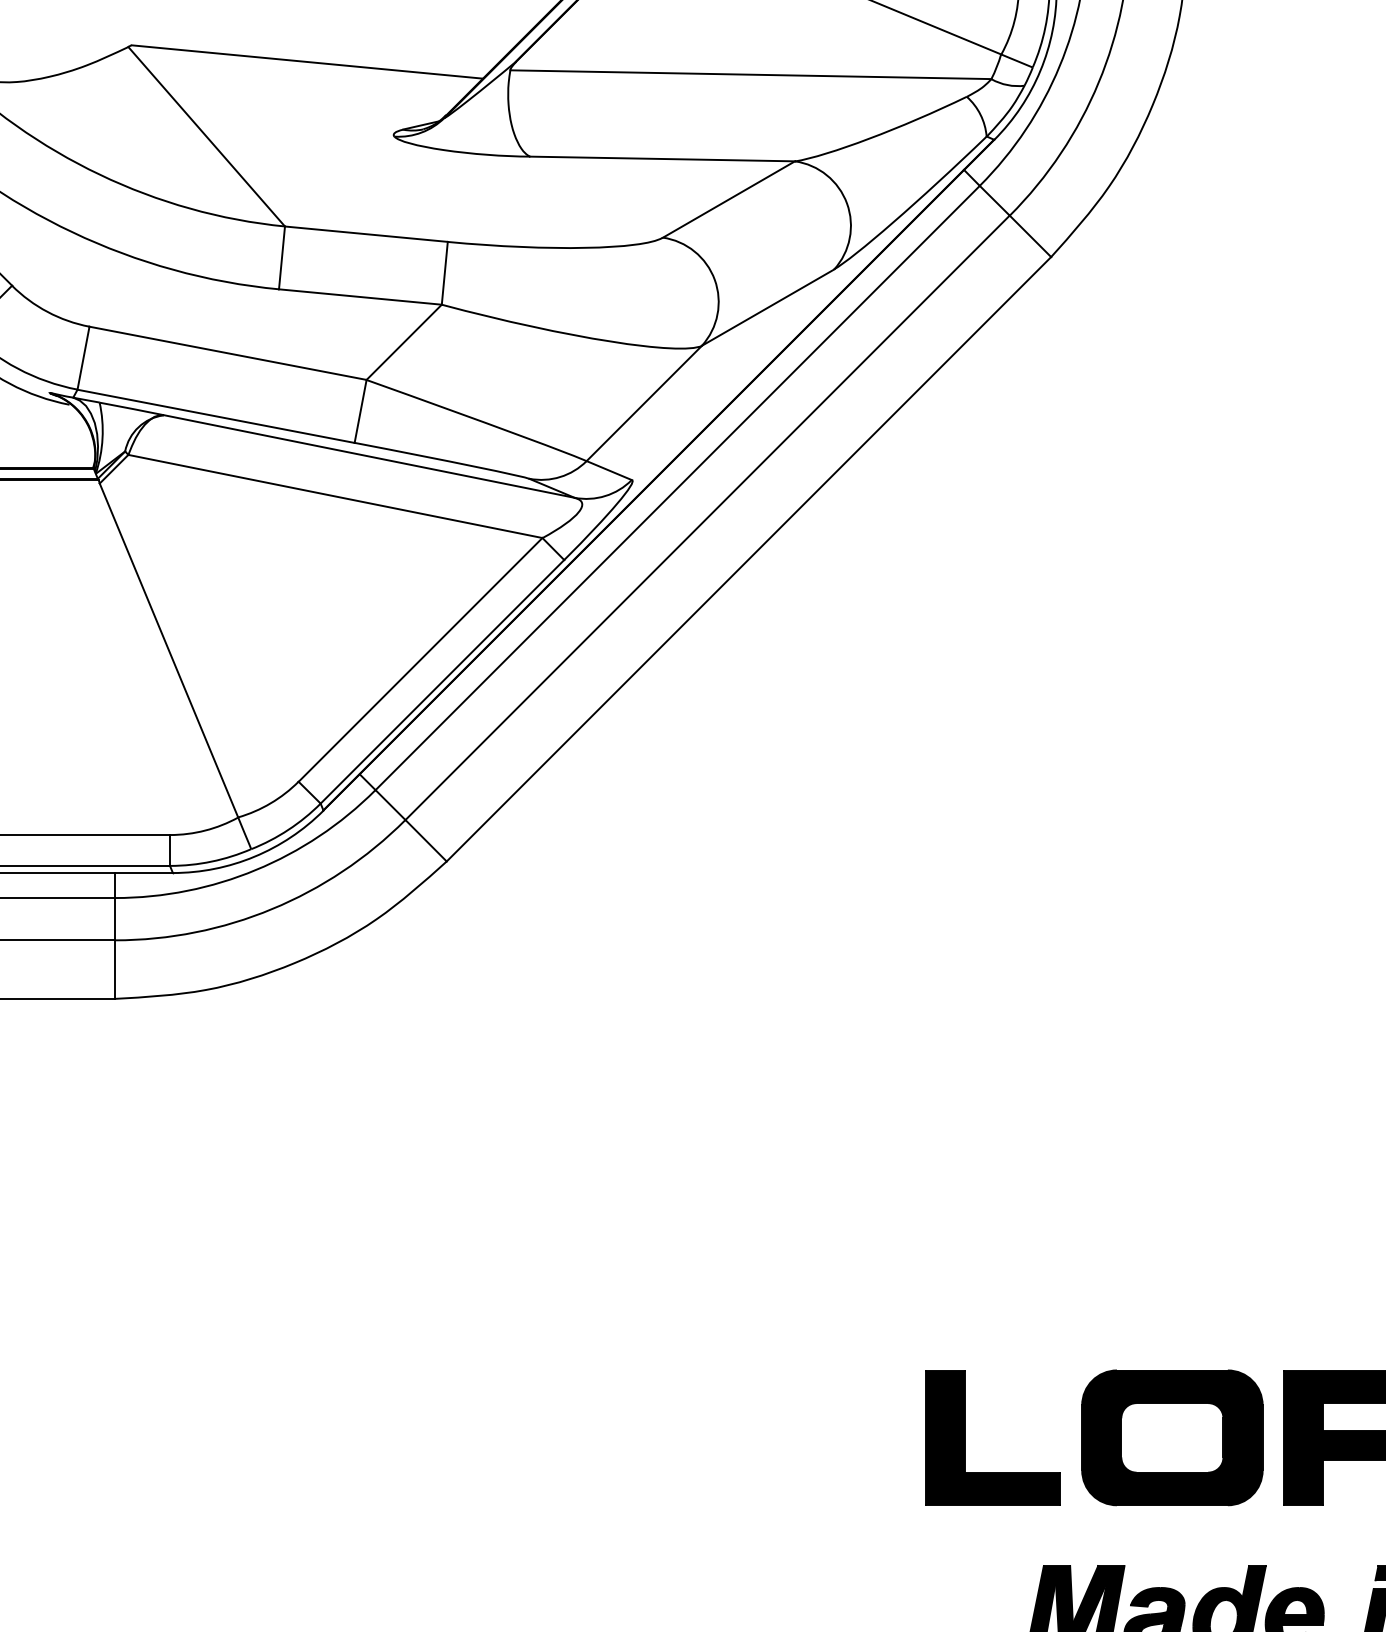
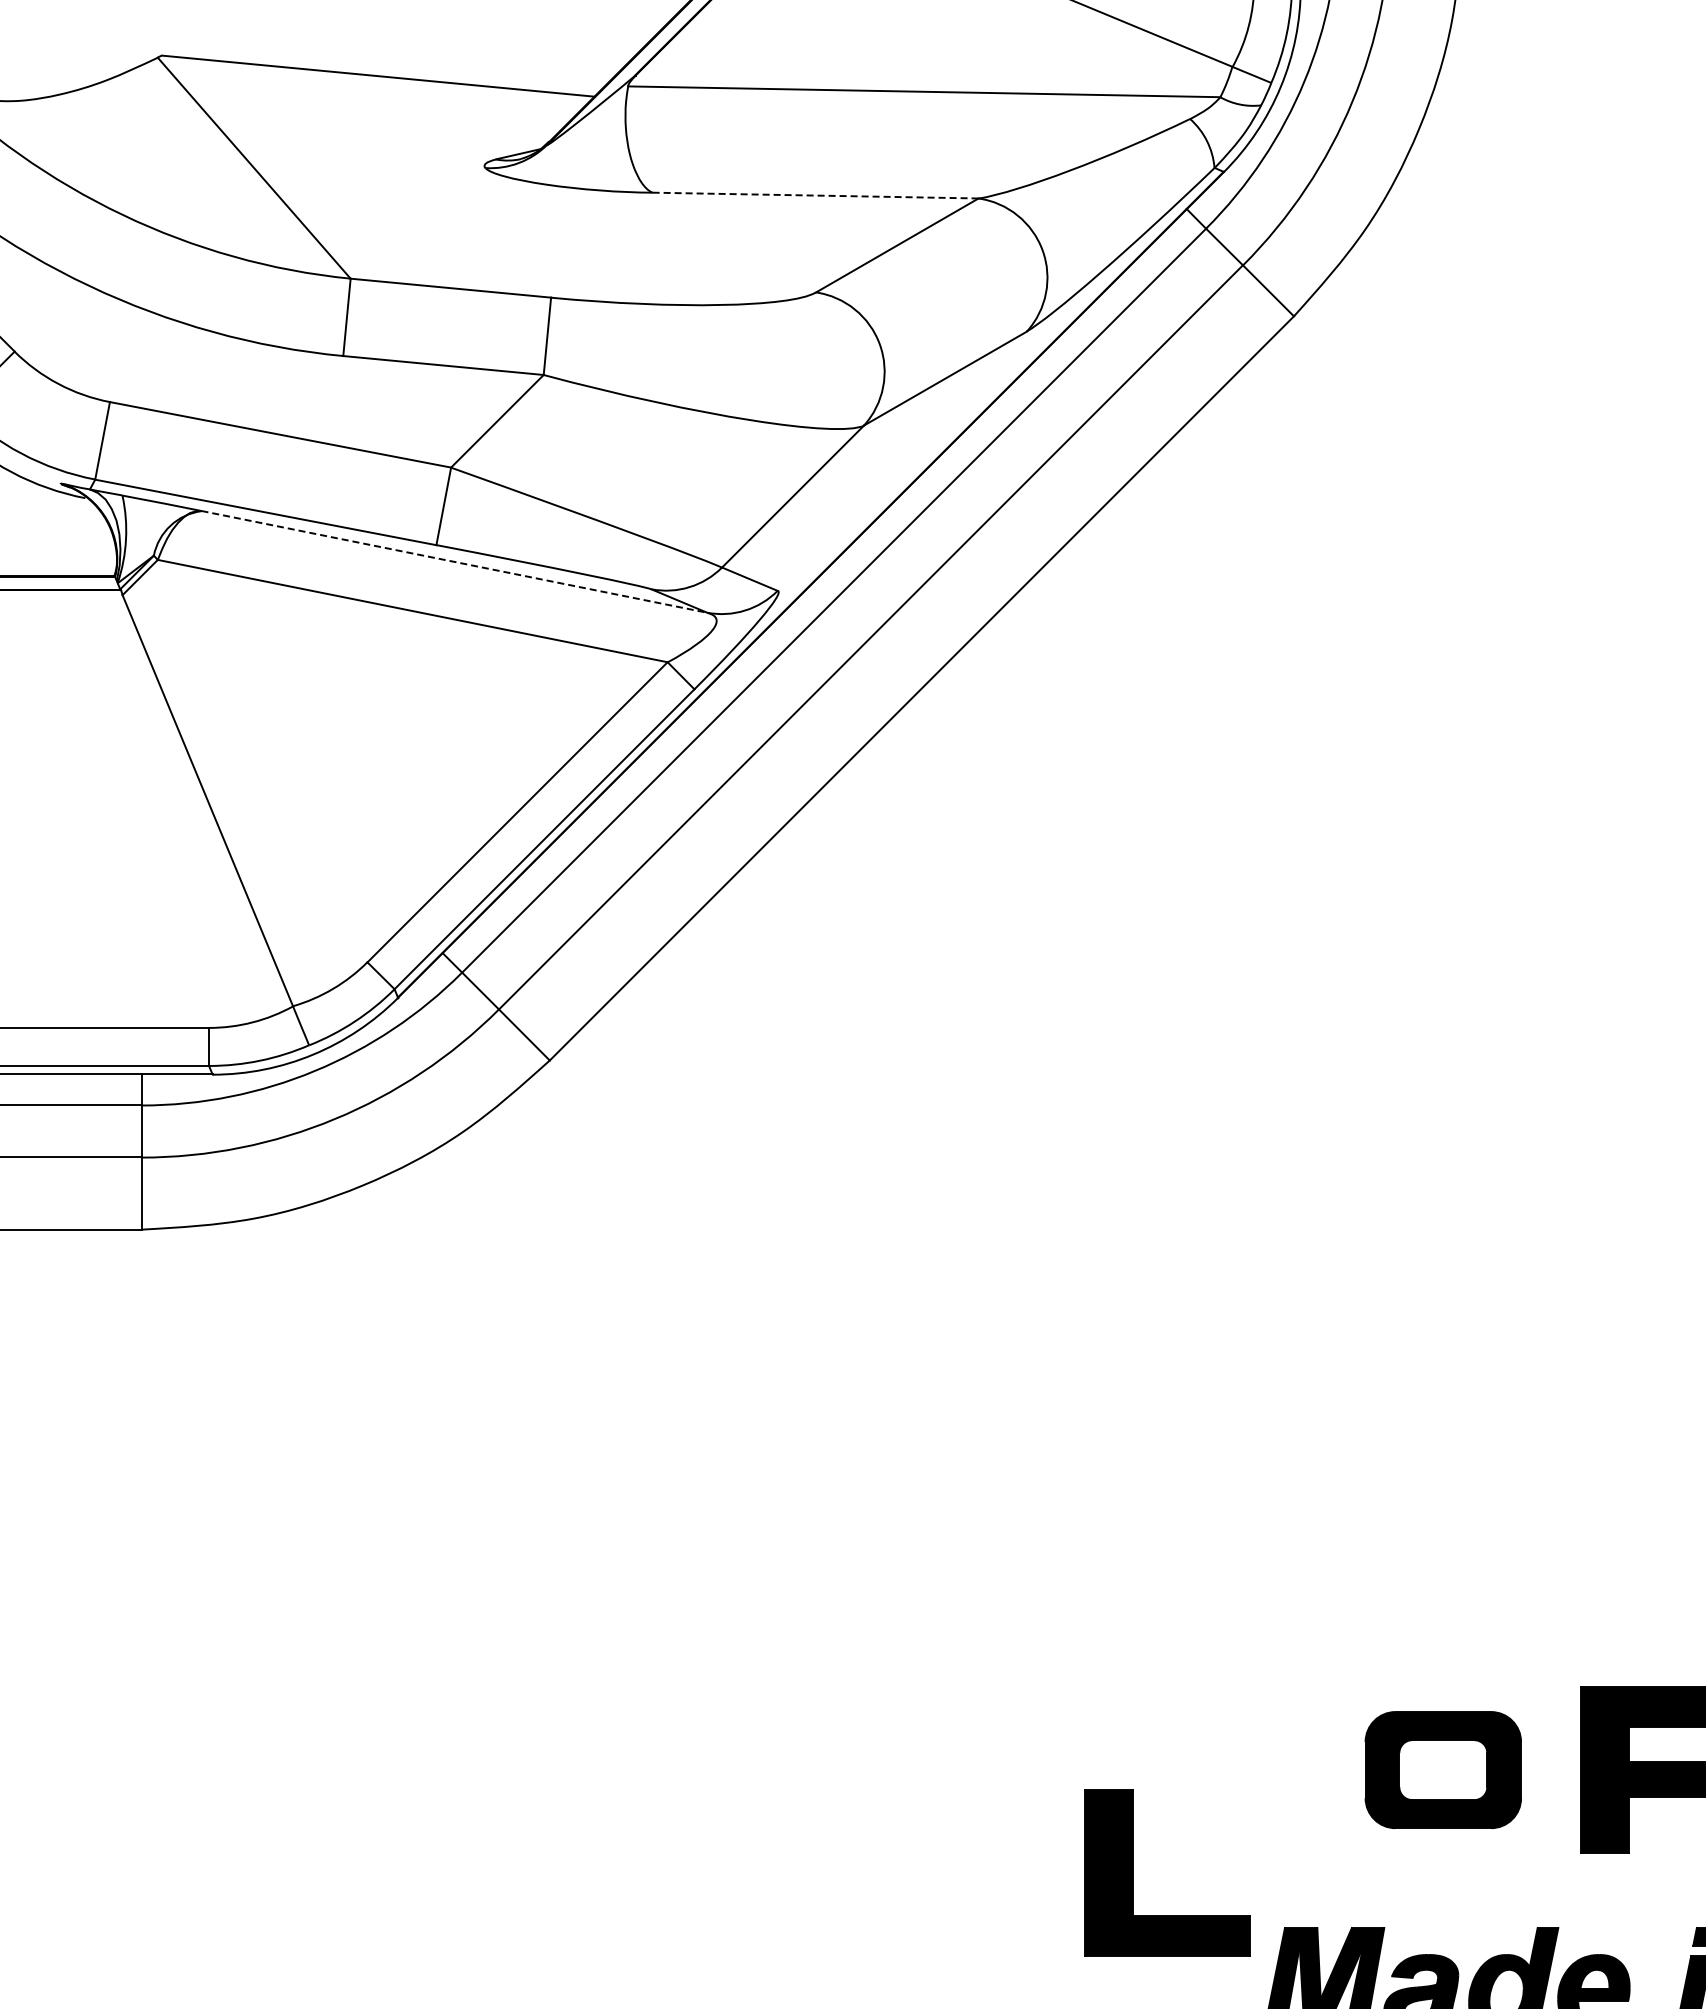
line: (662, 158) -> (815, 195), solid -> dashed
line: (369, 456) -> (454, 561), solid -> dashed
part: (965, 1437) -> (1133, 1872), moved
part: (1172, 1437) -> (1443, 1769), size x0.7

